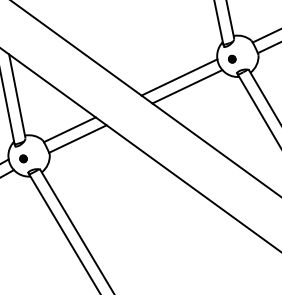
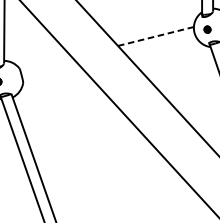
line: (179, 77) -> (155, 36), solid -> dashed
line: (187, 86) -> (161, 46), removed
line: (69, 129) -> (45, 63), removed
line: (77, 138) -> (51, 73), removed

